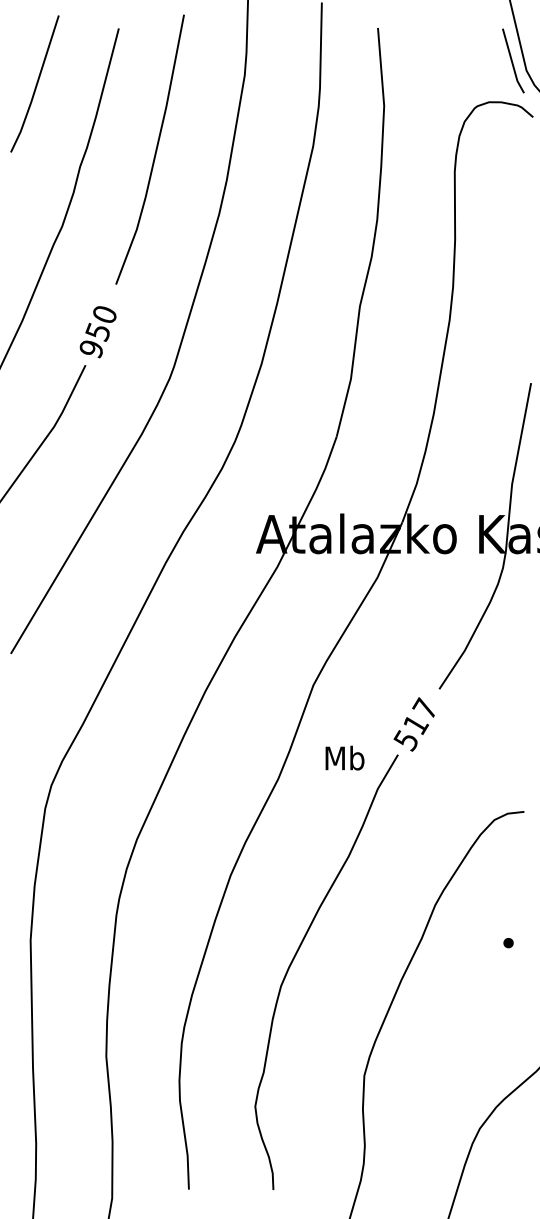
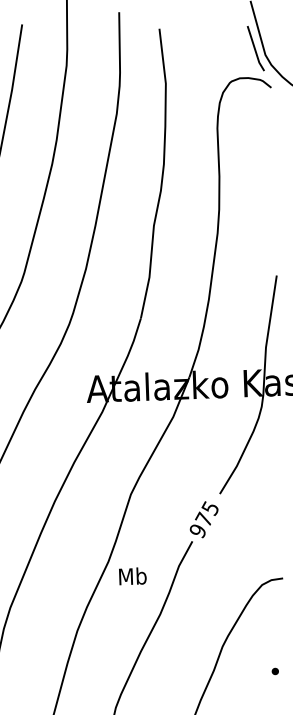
text: (414, 724) -> (203, 519), 517 -> 975
text: (344, 757) -> (132, 575), moved

